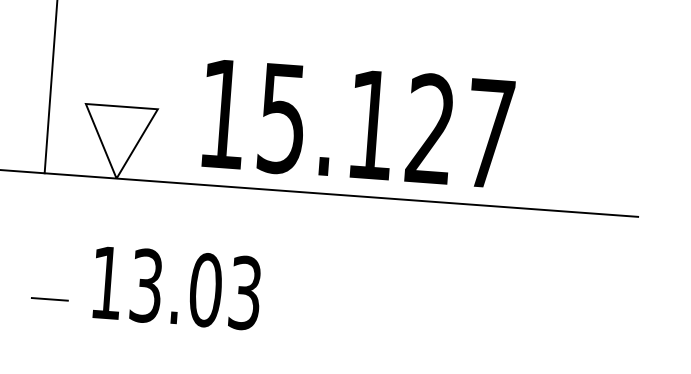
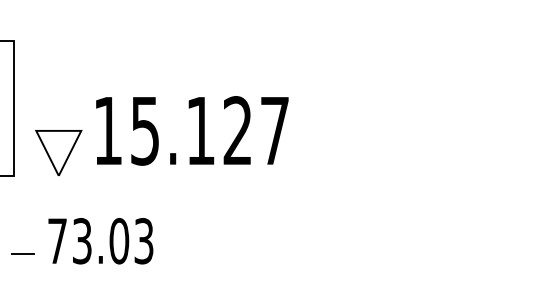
text: (358, 123) -> (192, 130), moved
line: (340, 194) -> (198, 175), removed
text: (106, 281) -> (57, 240), 13.03 -> 73.03

